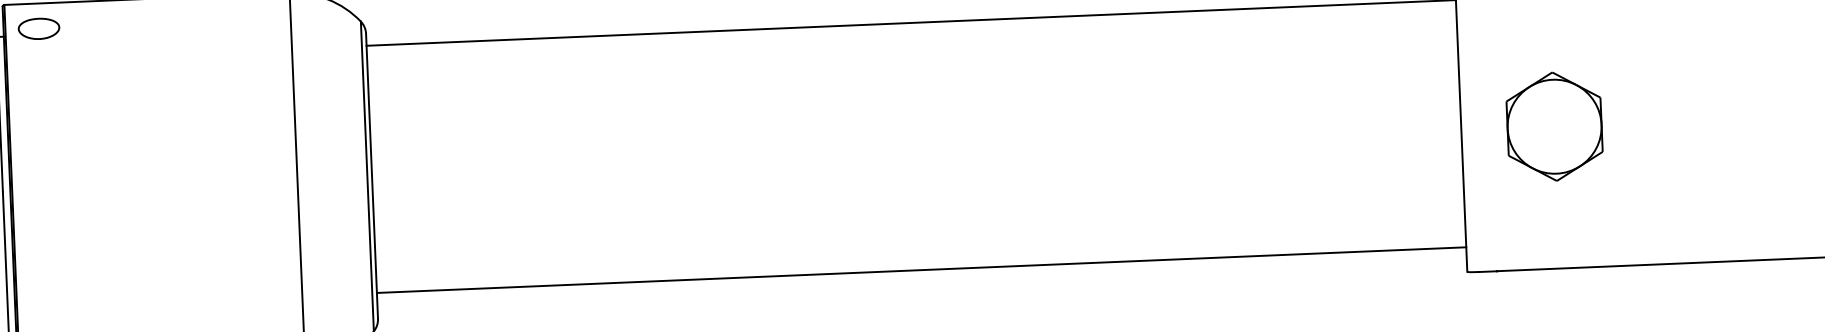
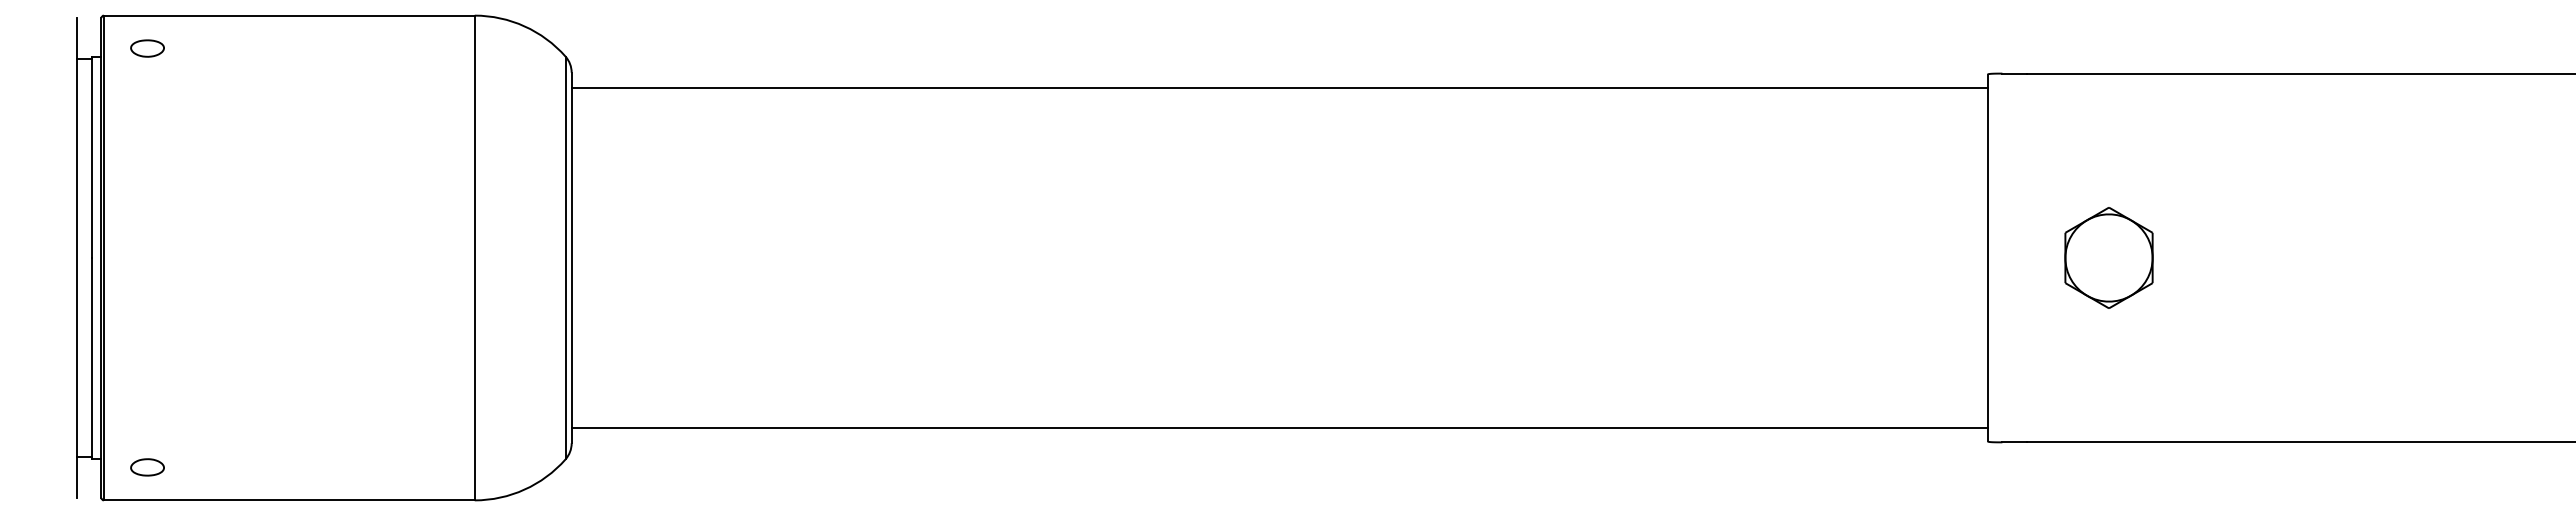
part: (38, 28) -> (147, 48), size x0.62
part: (1554, 126) -> (2108, 257), size x0.71
line: (921, 270) -> (1279, 427), moved

